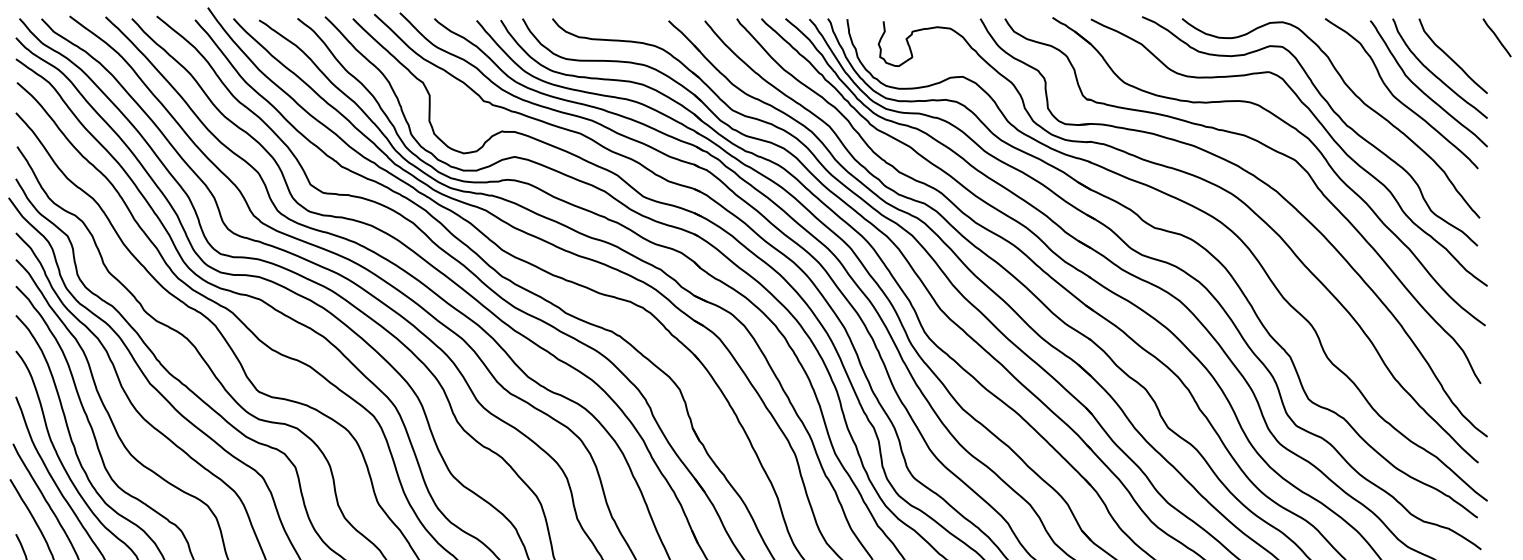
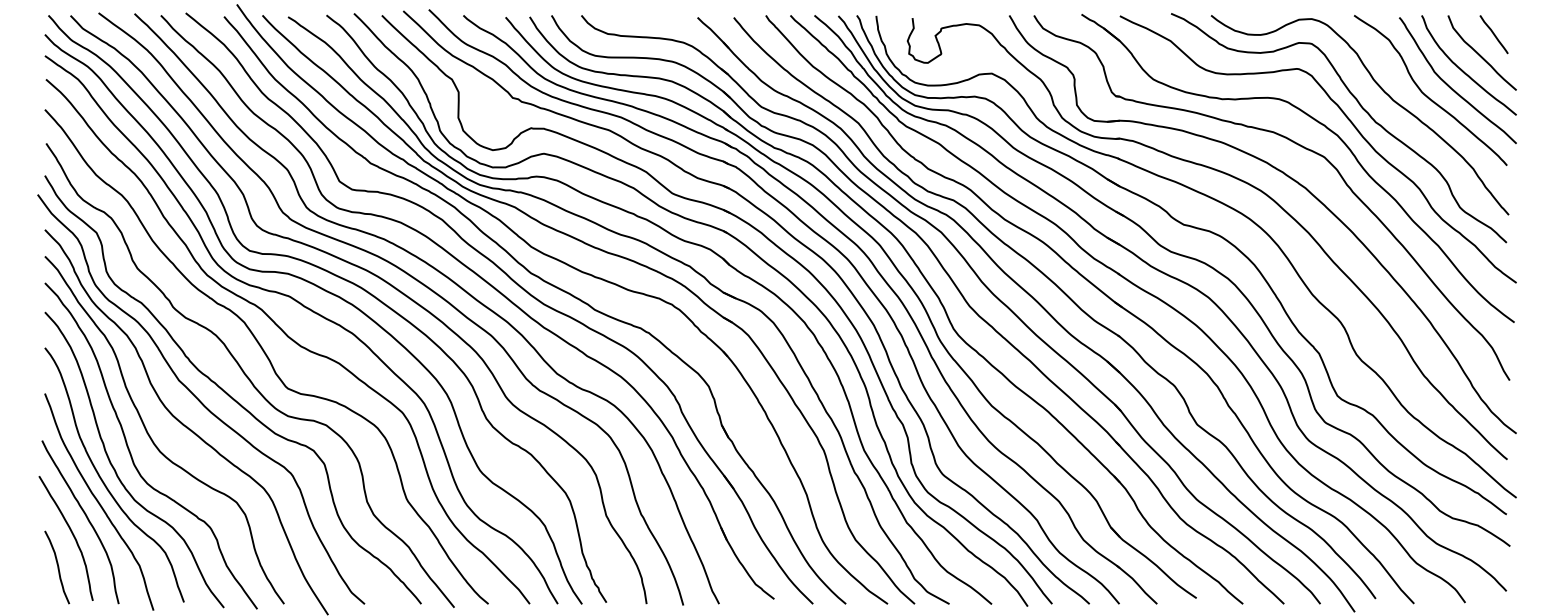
line: (1496, 37) -> (1493, 34), moved

